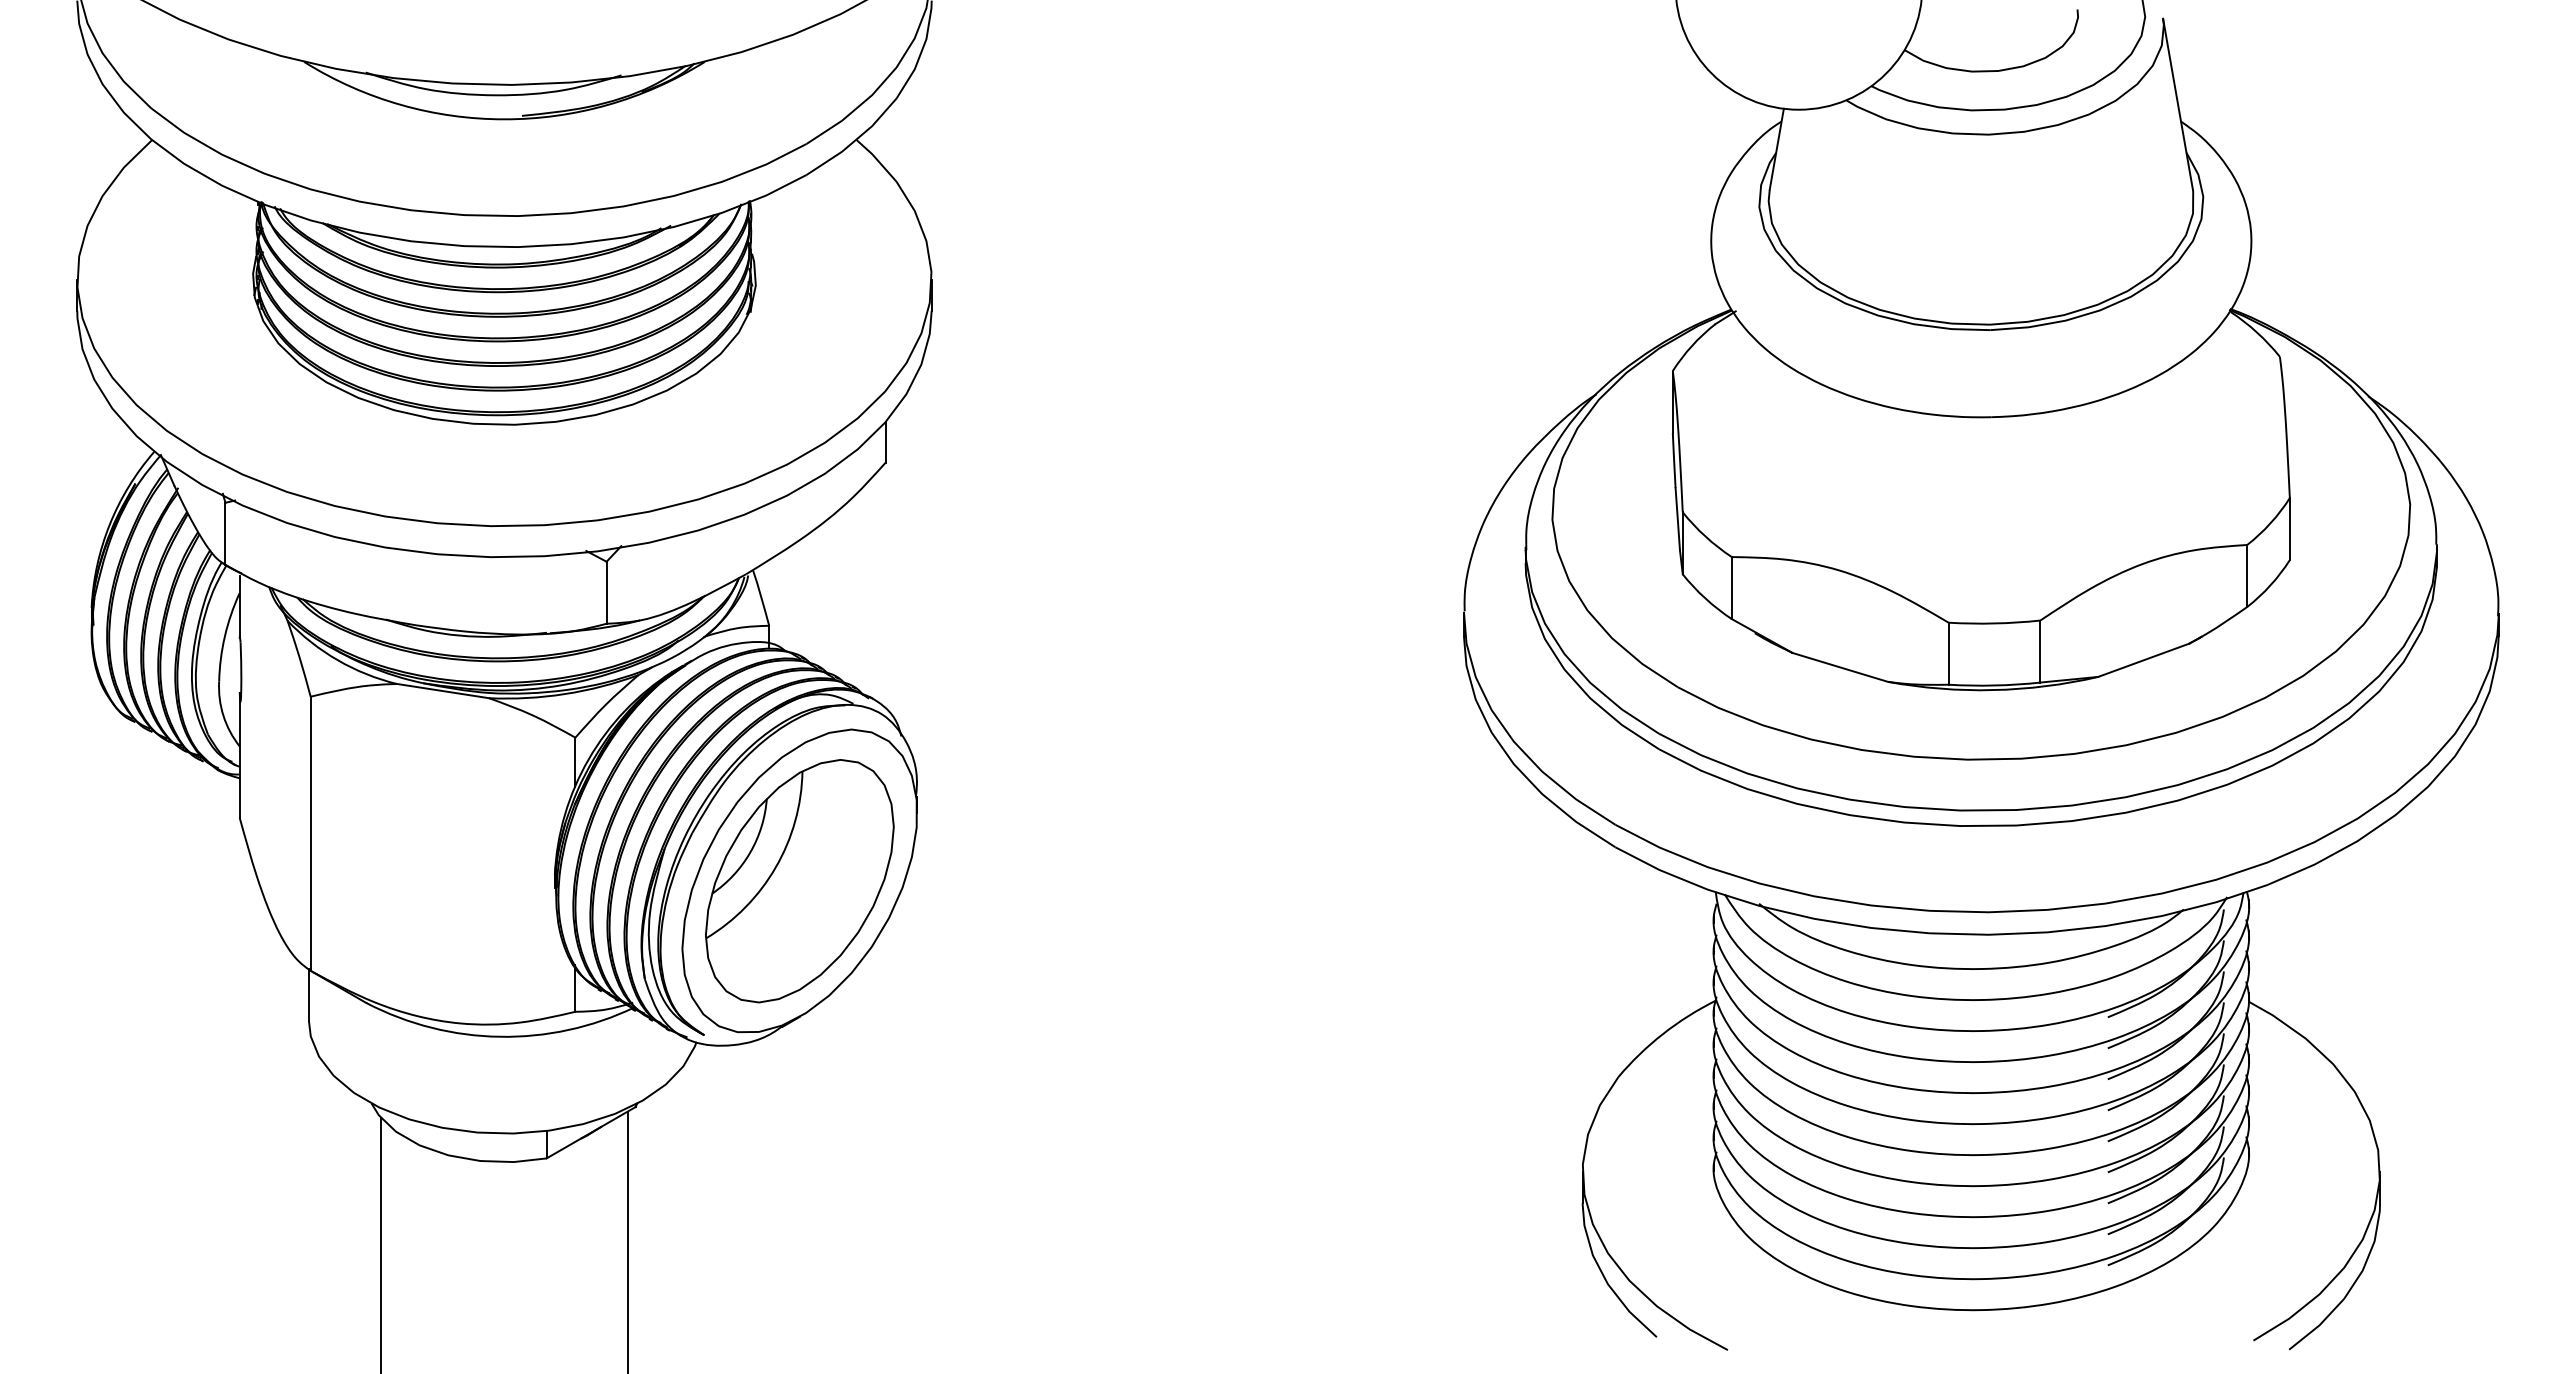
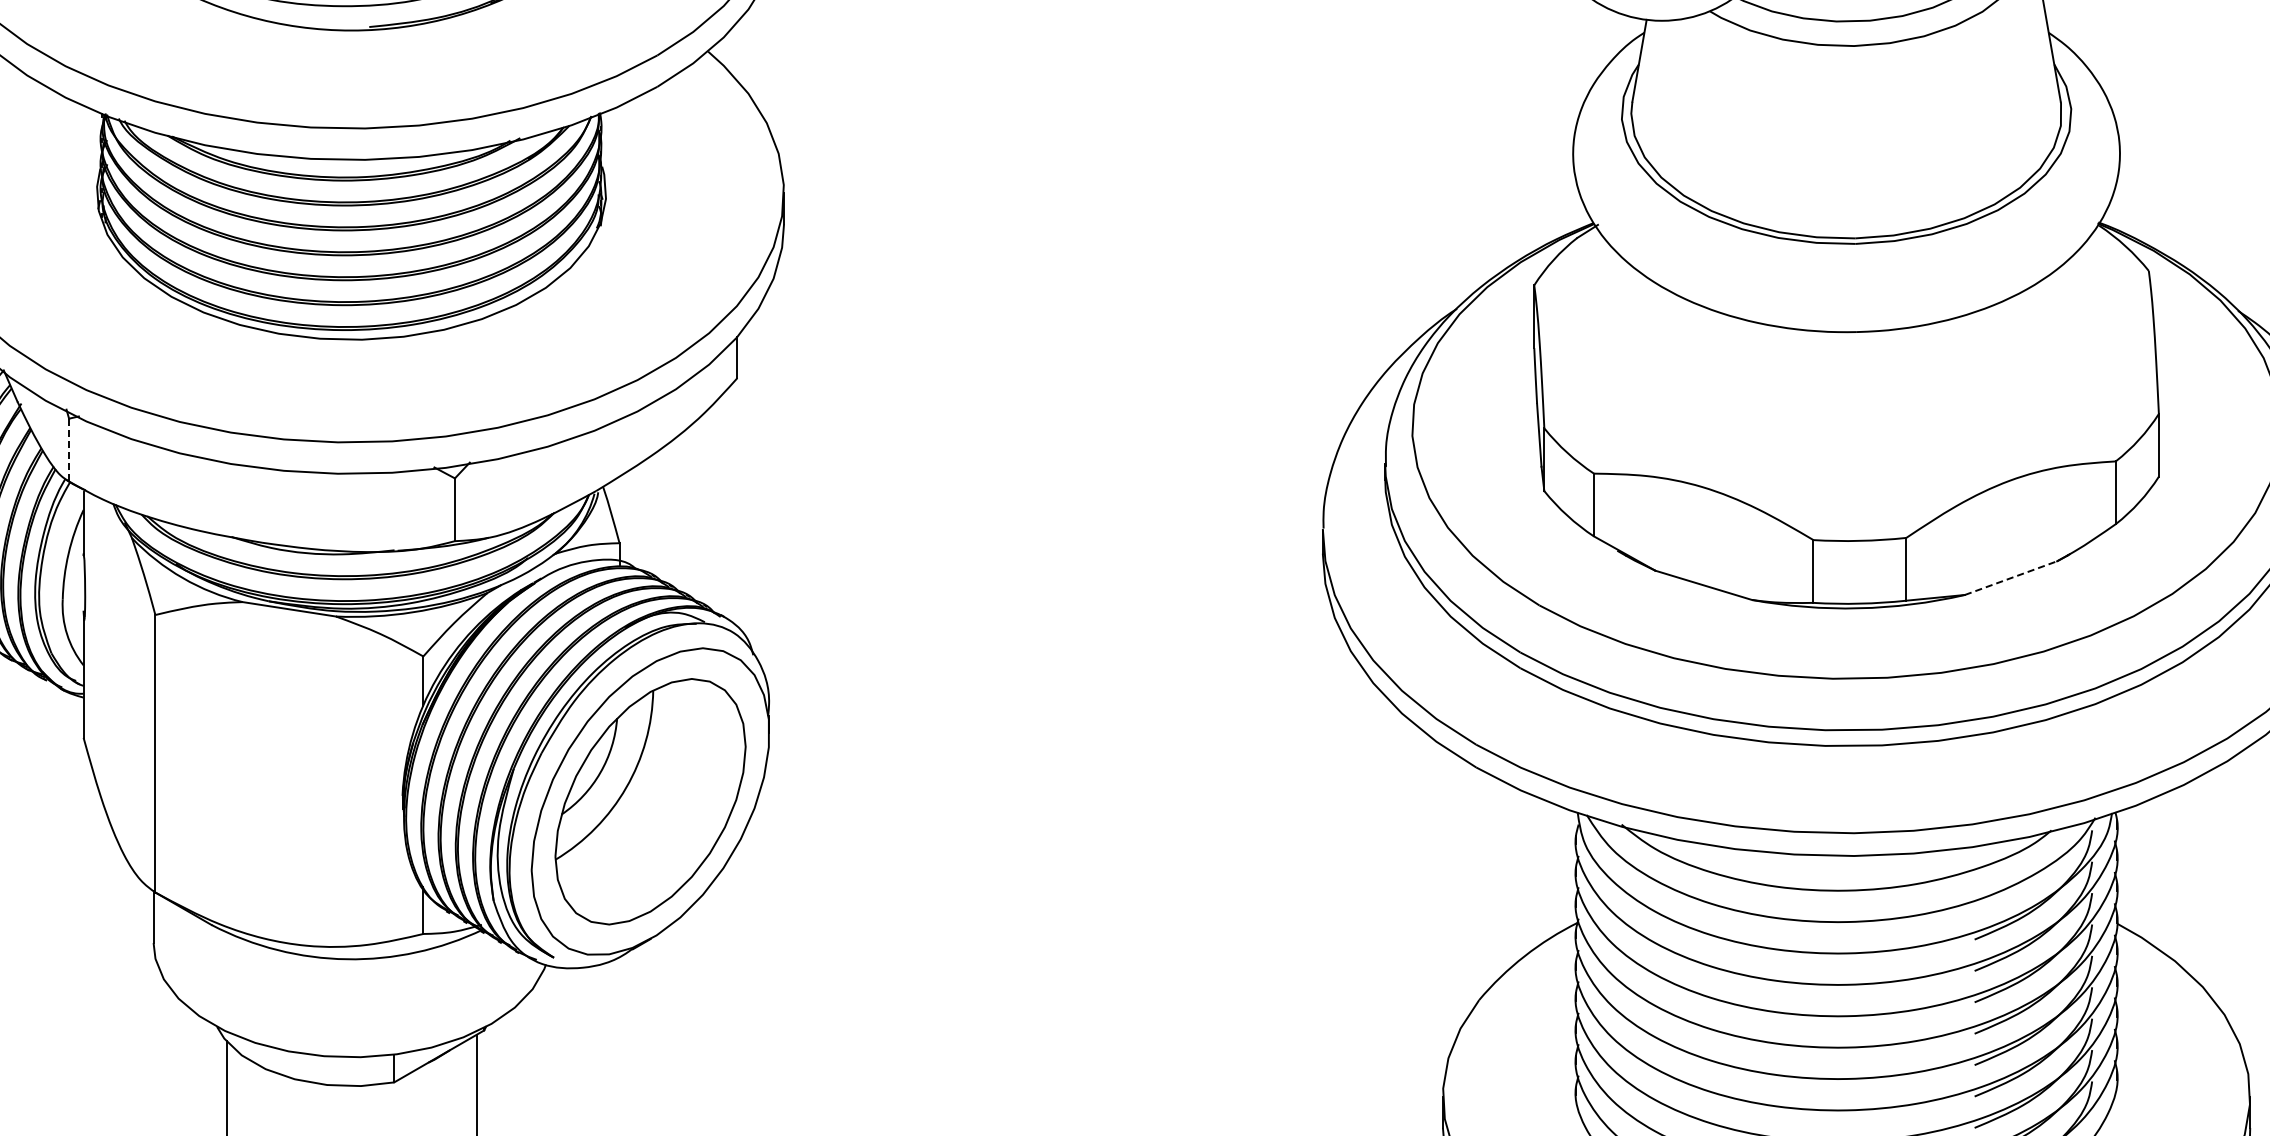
line: (225, 534) -> (69, 450), solid -> dashed
line: (2143, 660) -> (2010, 578), solid -> dashed

